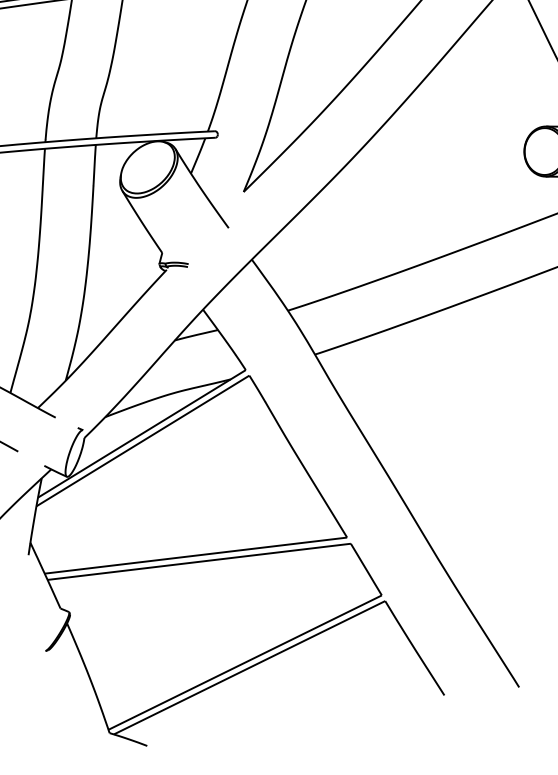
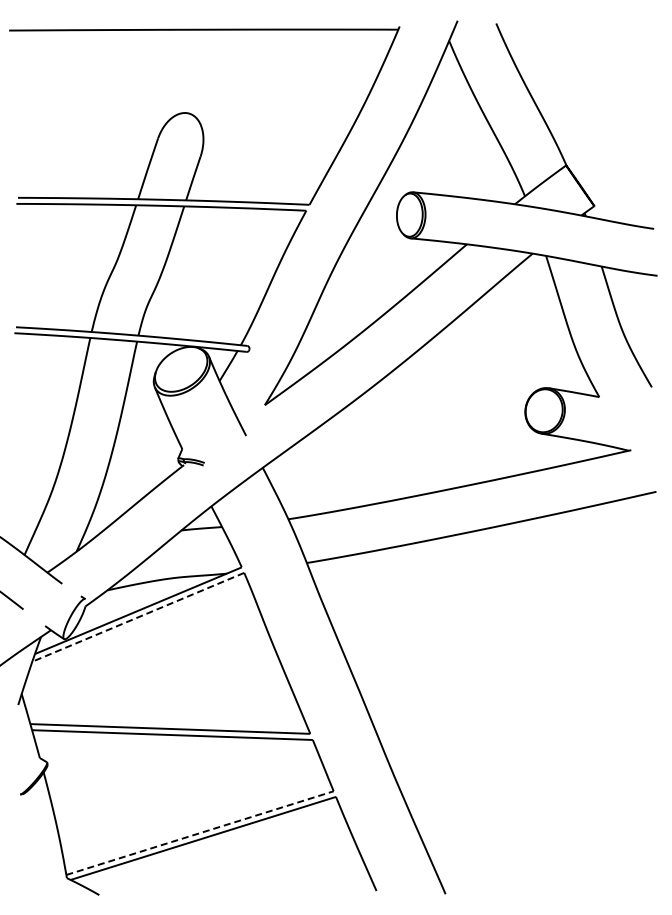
line: (143, 441) -> (138, 617), solid -> dashed
line: (245, 661) -> (200, 832), solid -> dashed

